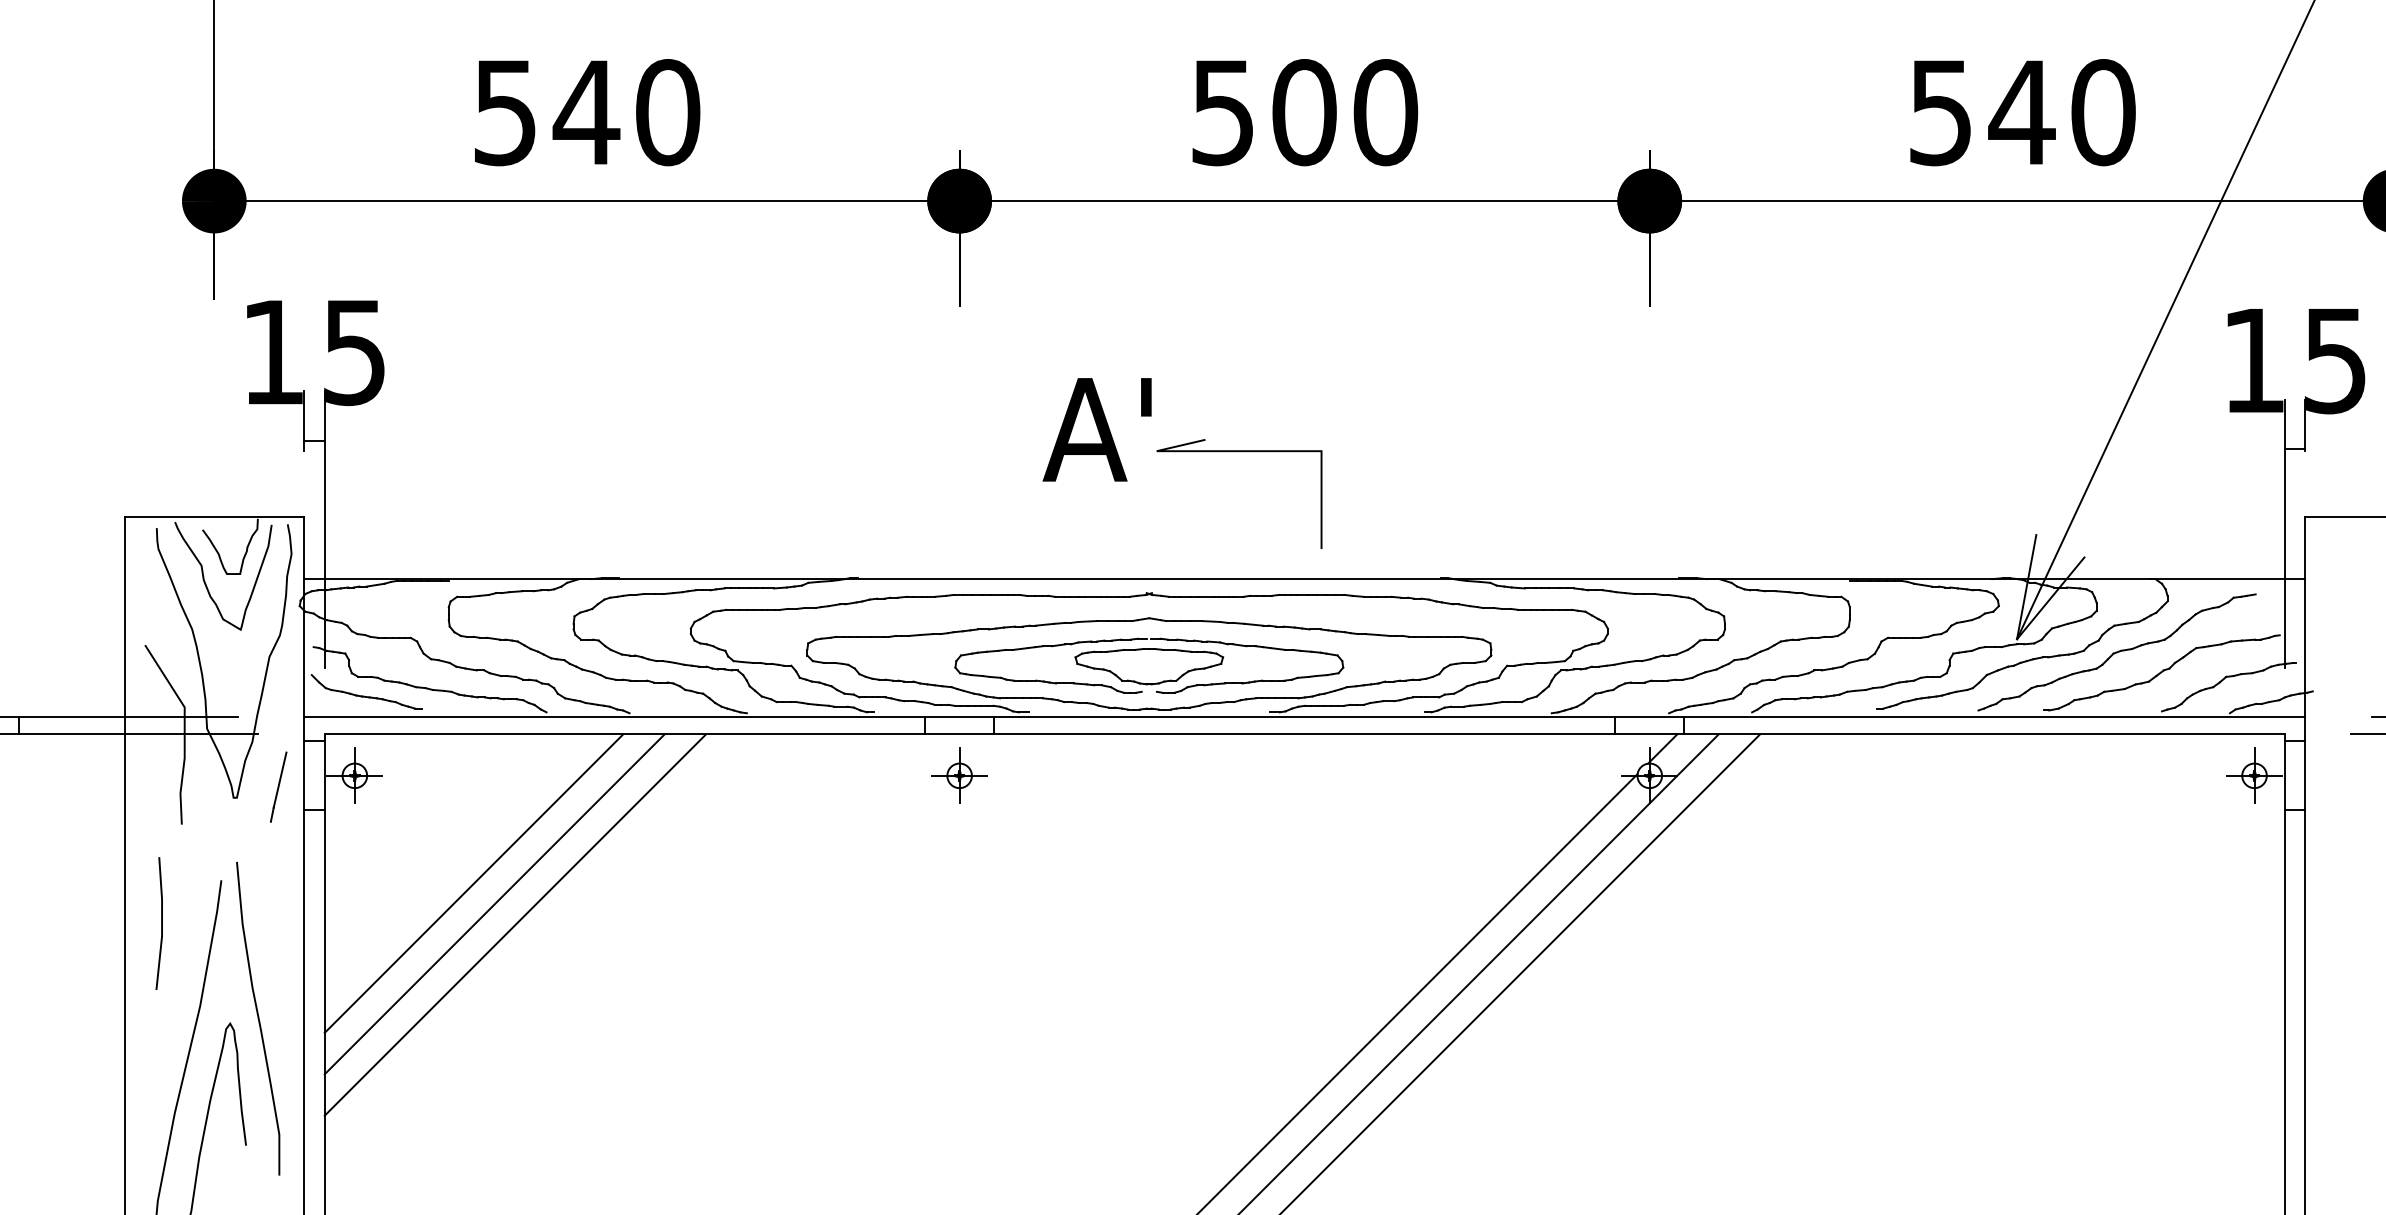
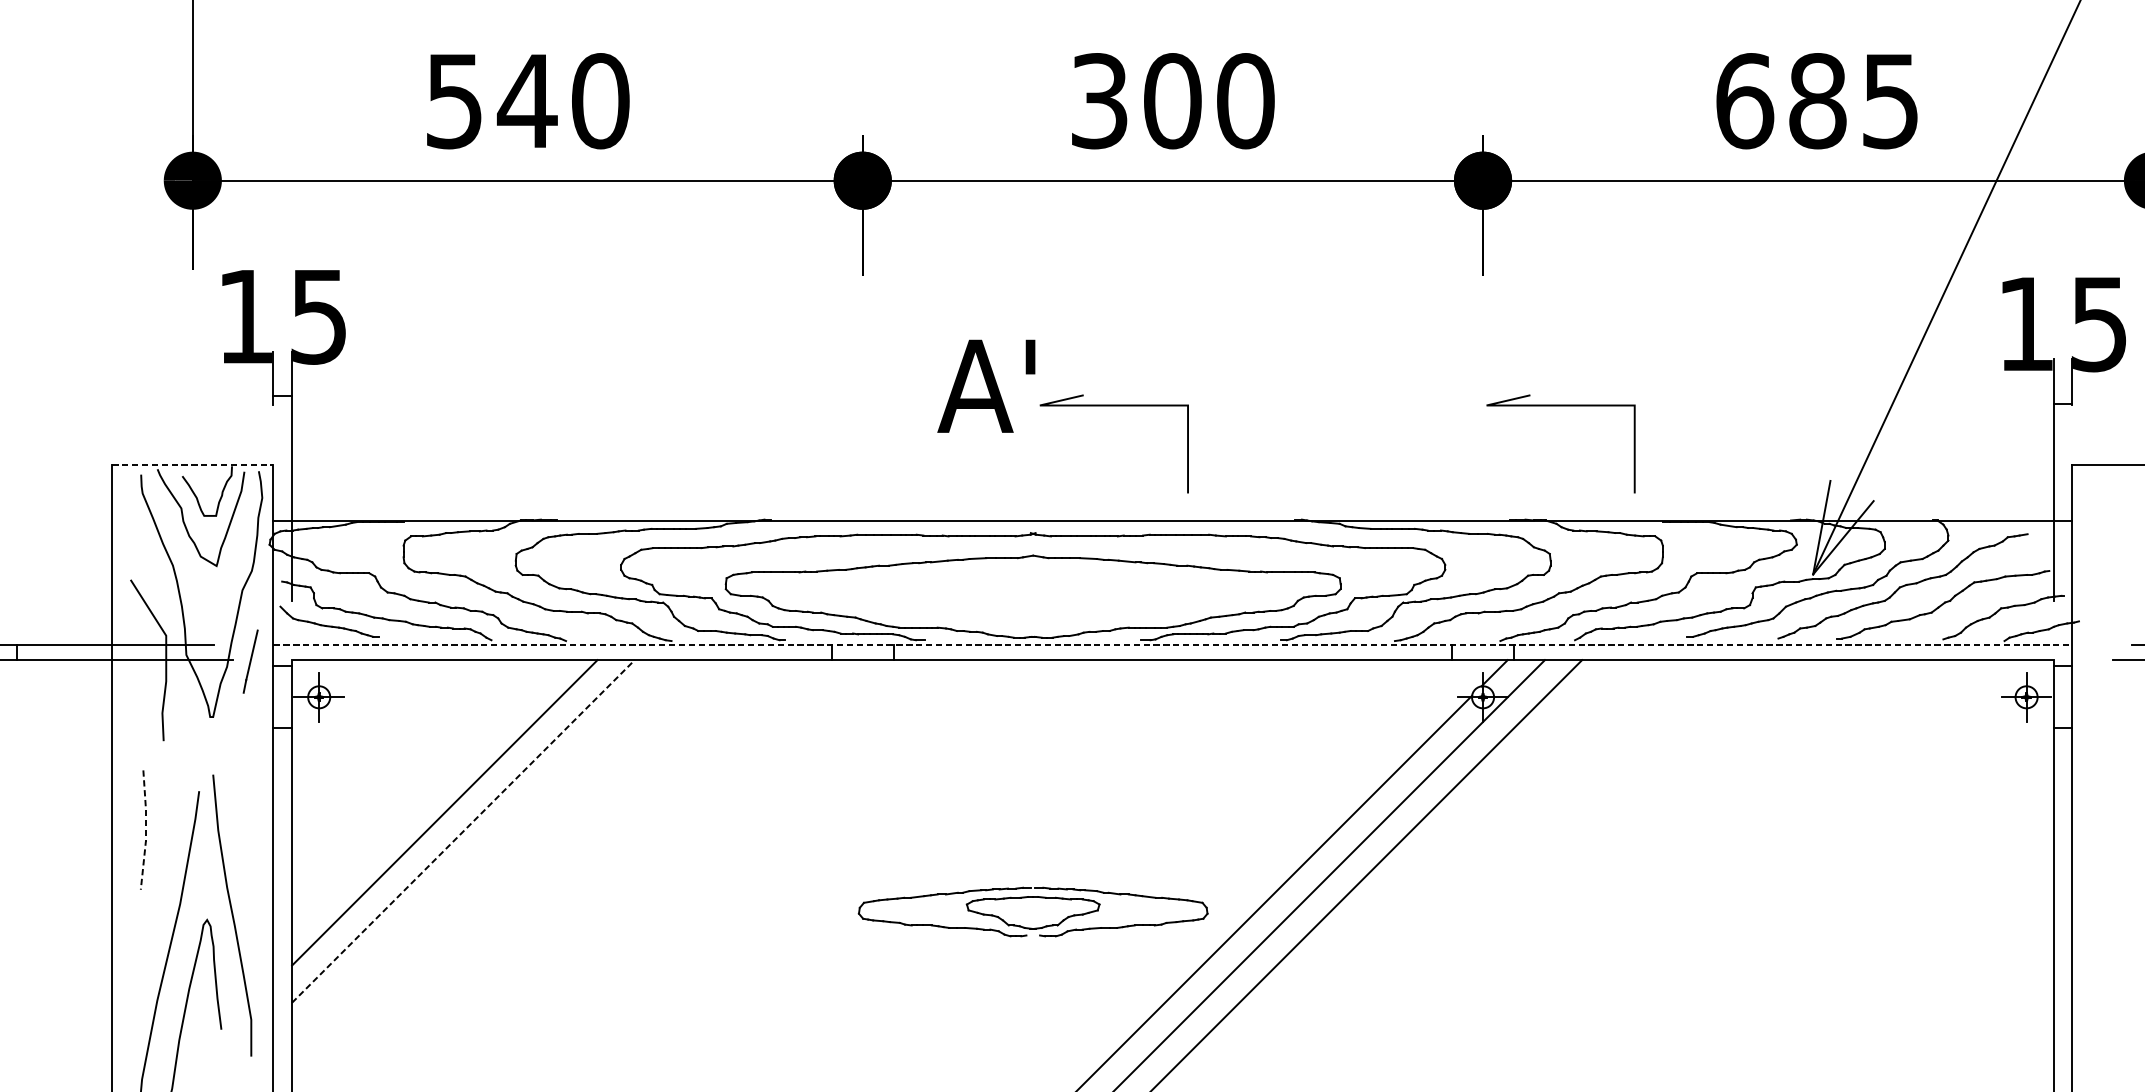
text: (1222, 112) -> (1099, 101), 500 -> 300
text: (2022, 112) -> (1818, 101), 540 -> 685
line: (1736, 452) -> (1560, 406), added
line: (214, 517) -> (193, 465), solid -> dashed
part: (1149, 665) -> (1033, 911), moved
line: (1304, 717) -> (1172, 644), solid -> dashed
part: (959, 775) -> (862, 696), removed
line: (278, 786) -> (250, 661), moved
line: (473, 883) -> (425, 794), removed
line: (162, 924) -> (146, 830), solid -> dashed
line: (515, 925) -> (463, 831), solid -> dashed

